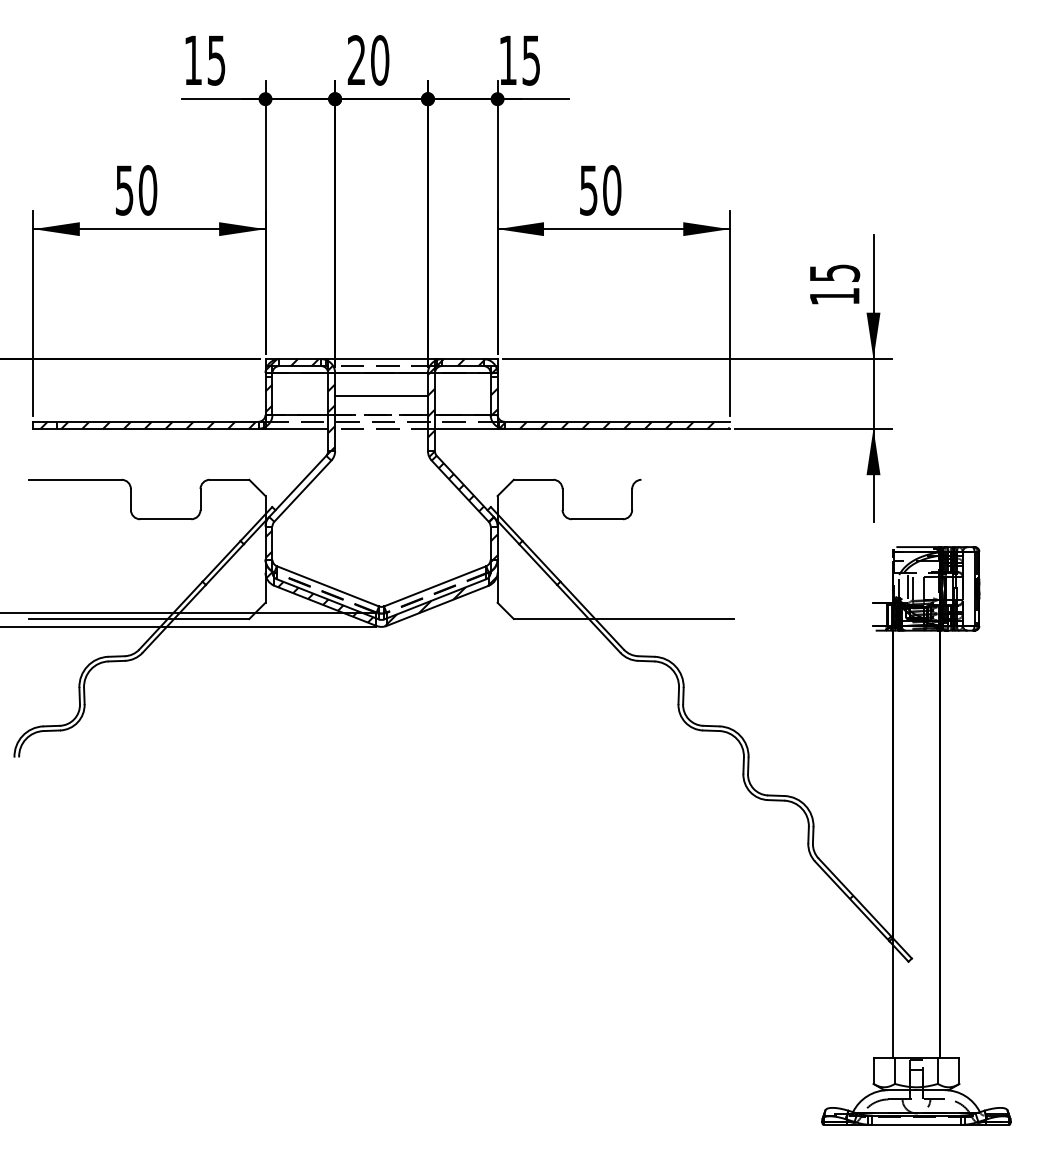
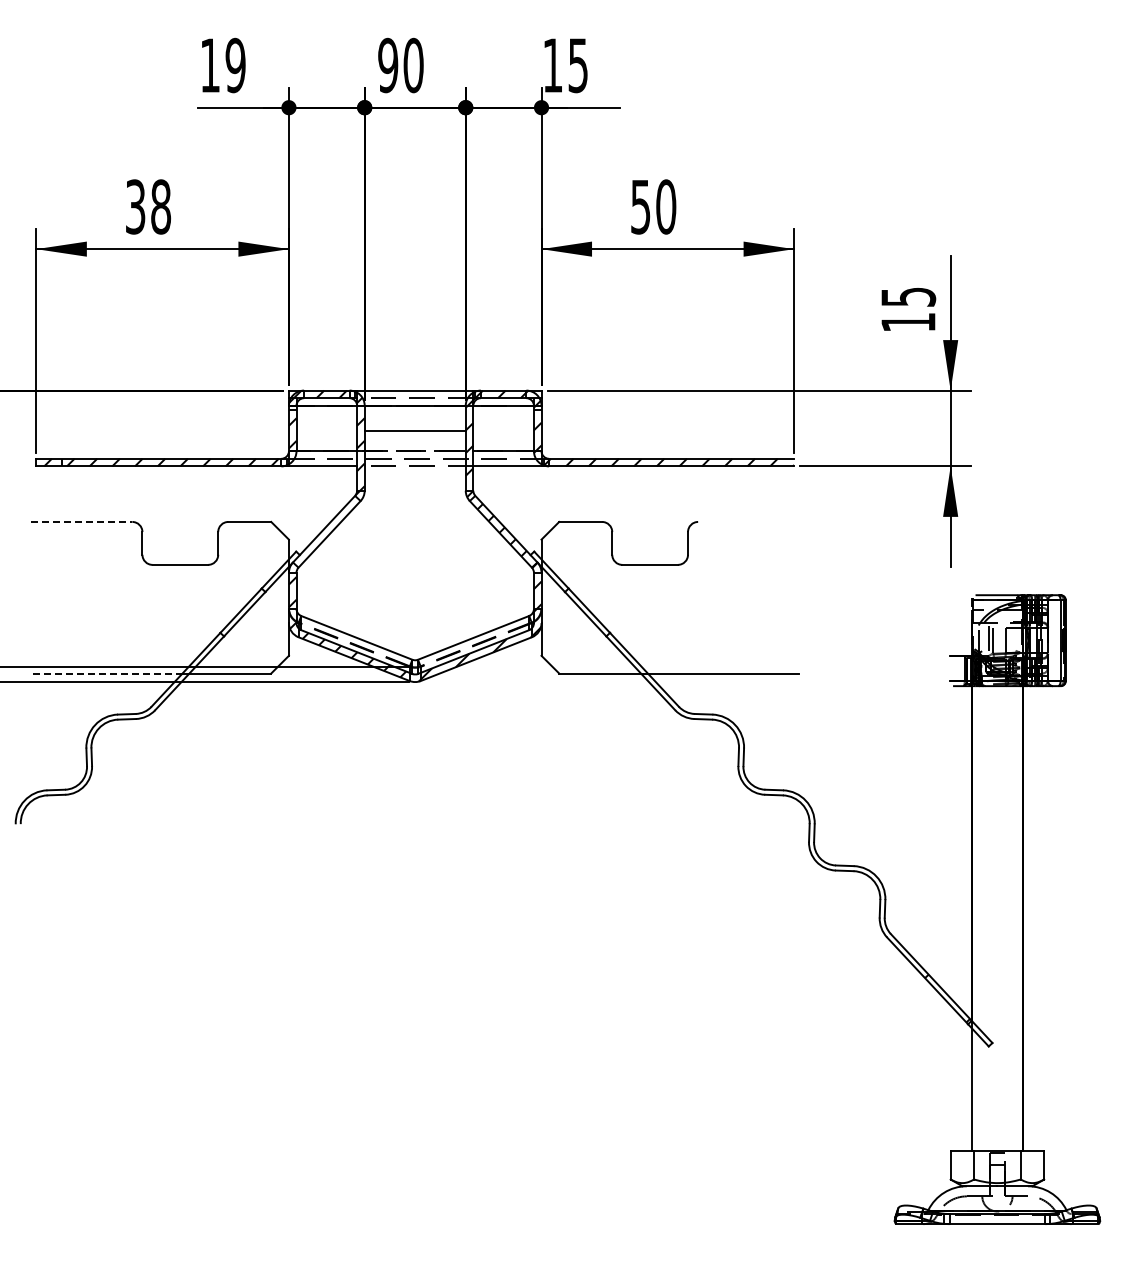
text: (216, 59) -> (235, 64), 15 -> 19
text: (356, 60) -> (388, 65), 20 -> 90
text: (136, 189) -> (148, 206), 50 -> 38
line: (74, 479) -> (81, 521), solid -> dashed
line: (97, 619) -> (106, 673), solid -> dashed

